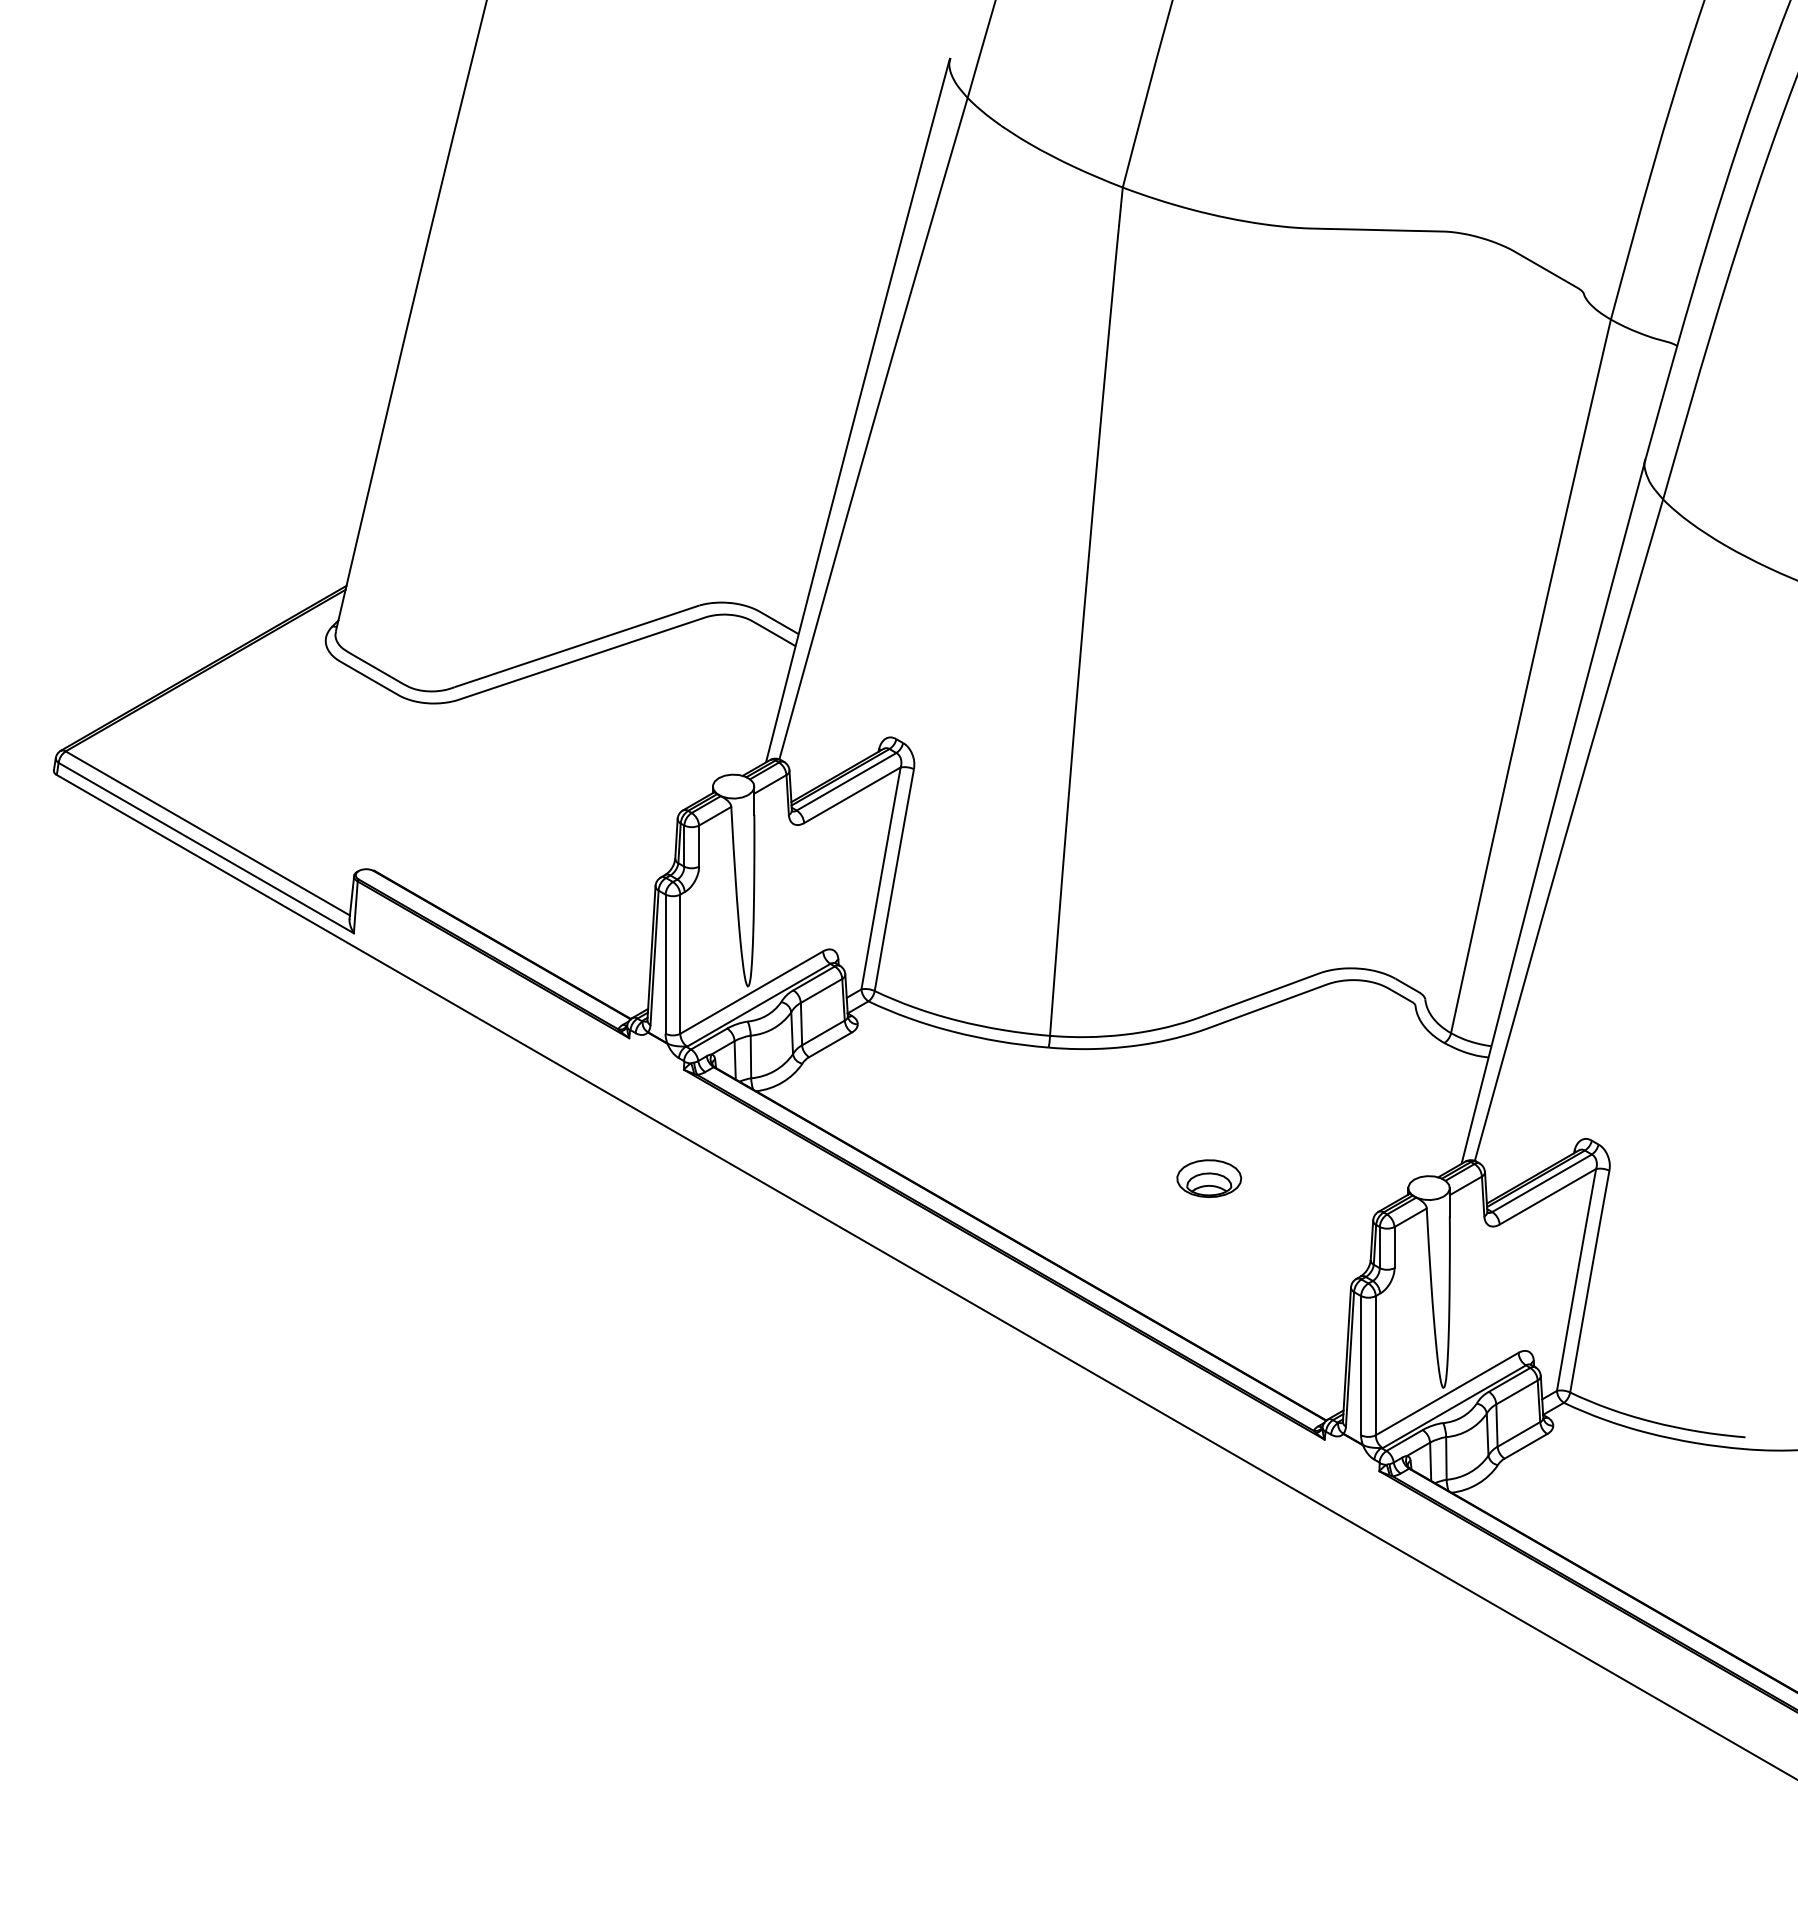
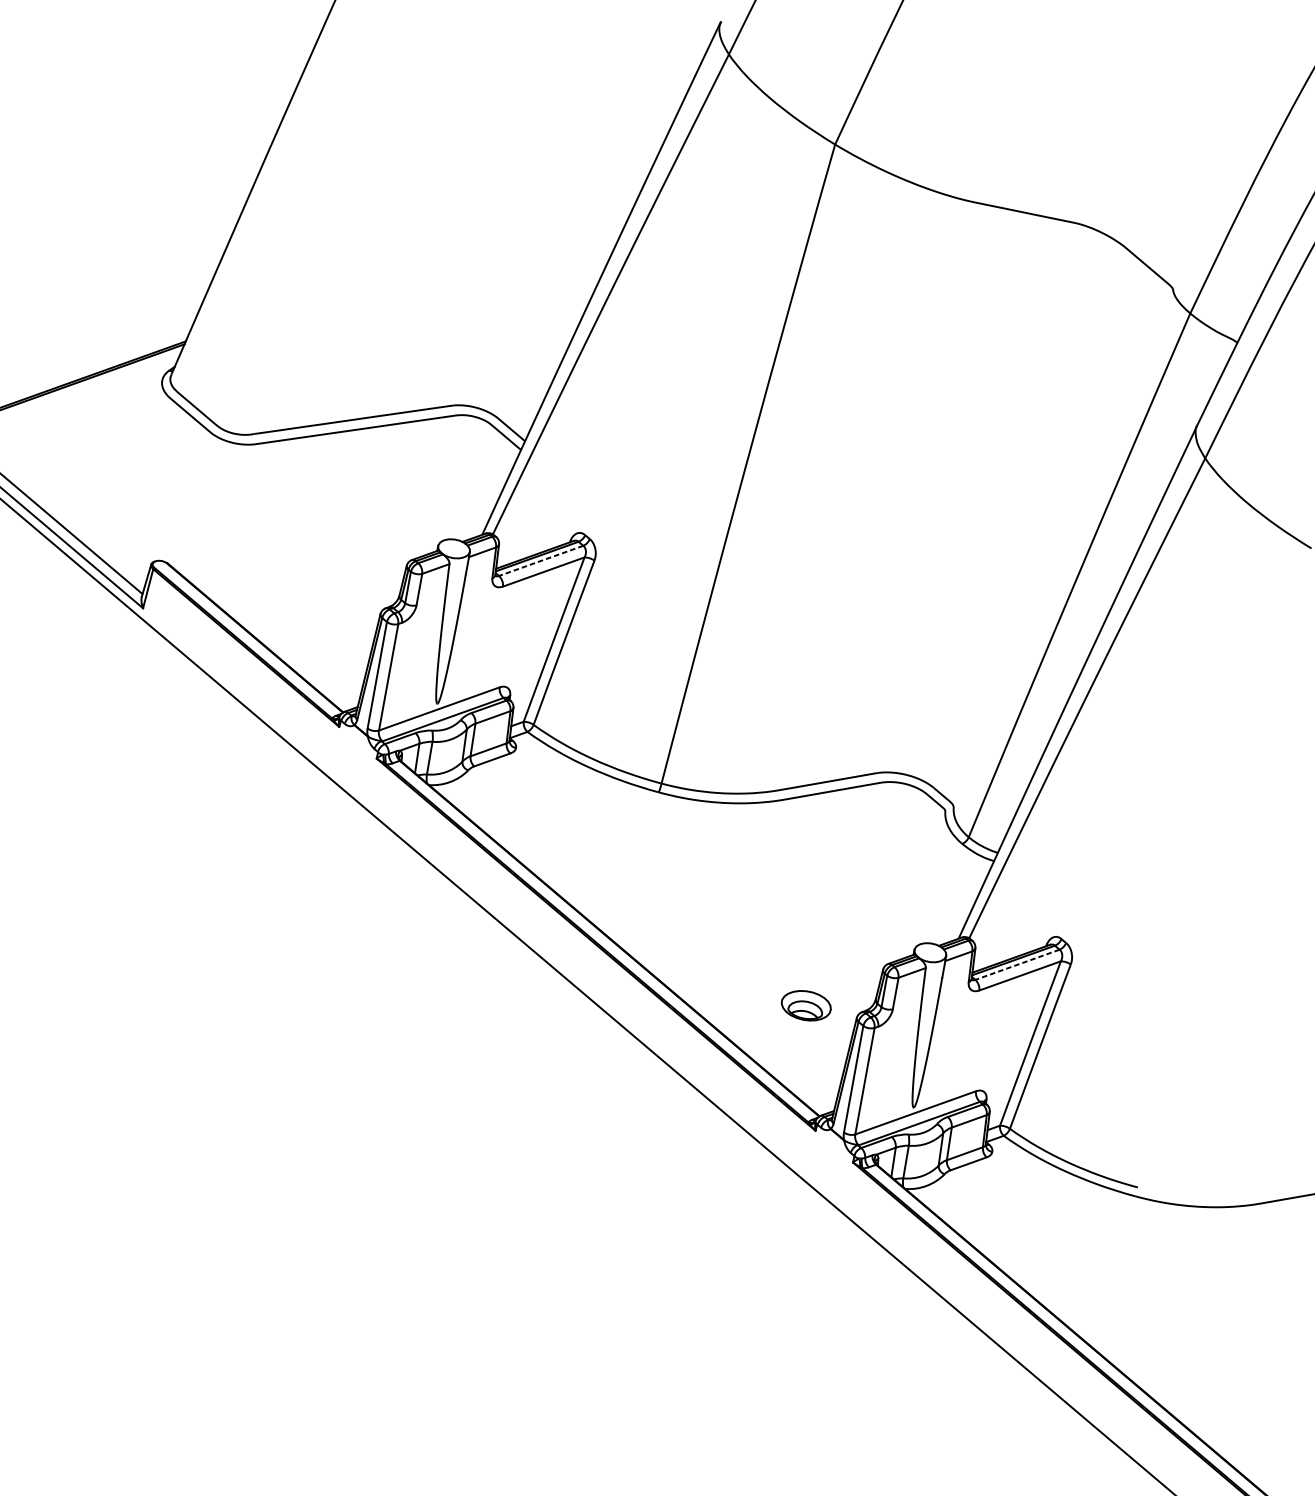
line: (846, 781) -> (541, 560), solid -> dashed
part: (1209, 1178) -> (806, 1005), moved
line: (1542, 1183) -> (1017, 965), solid -> dashed

